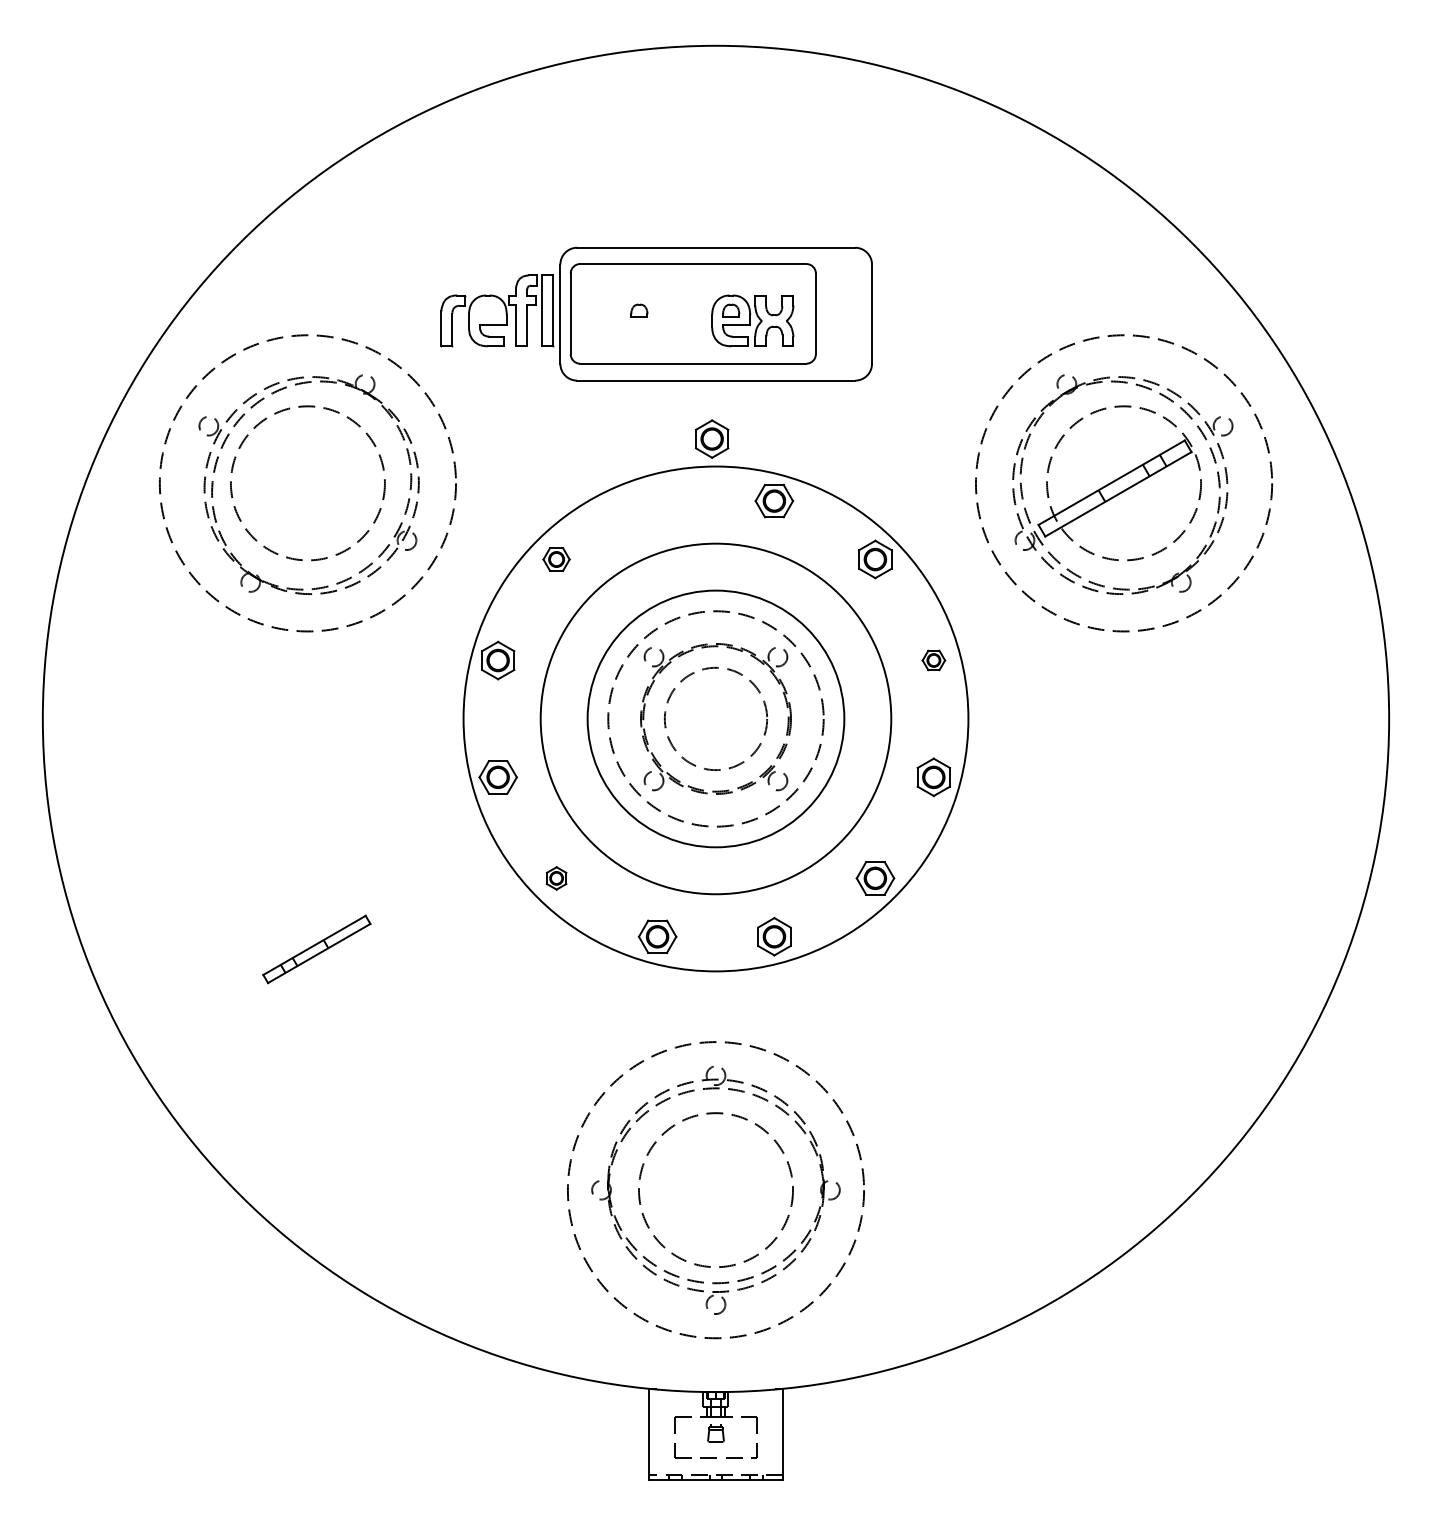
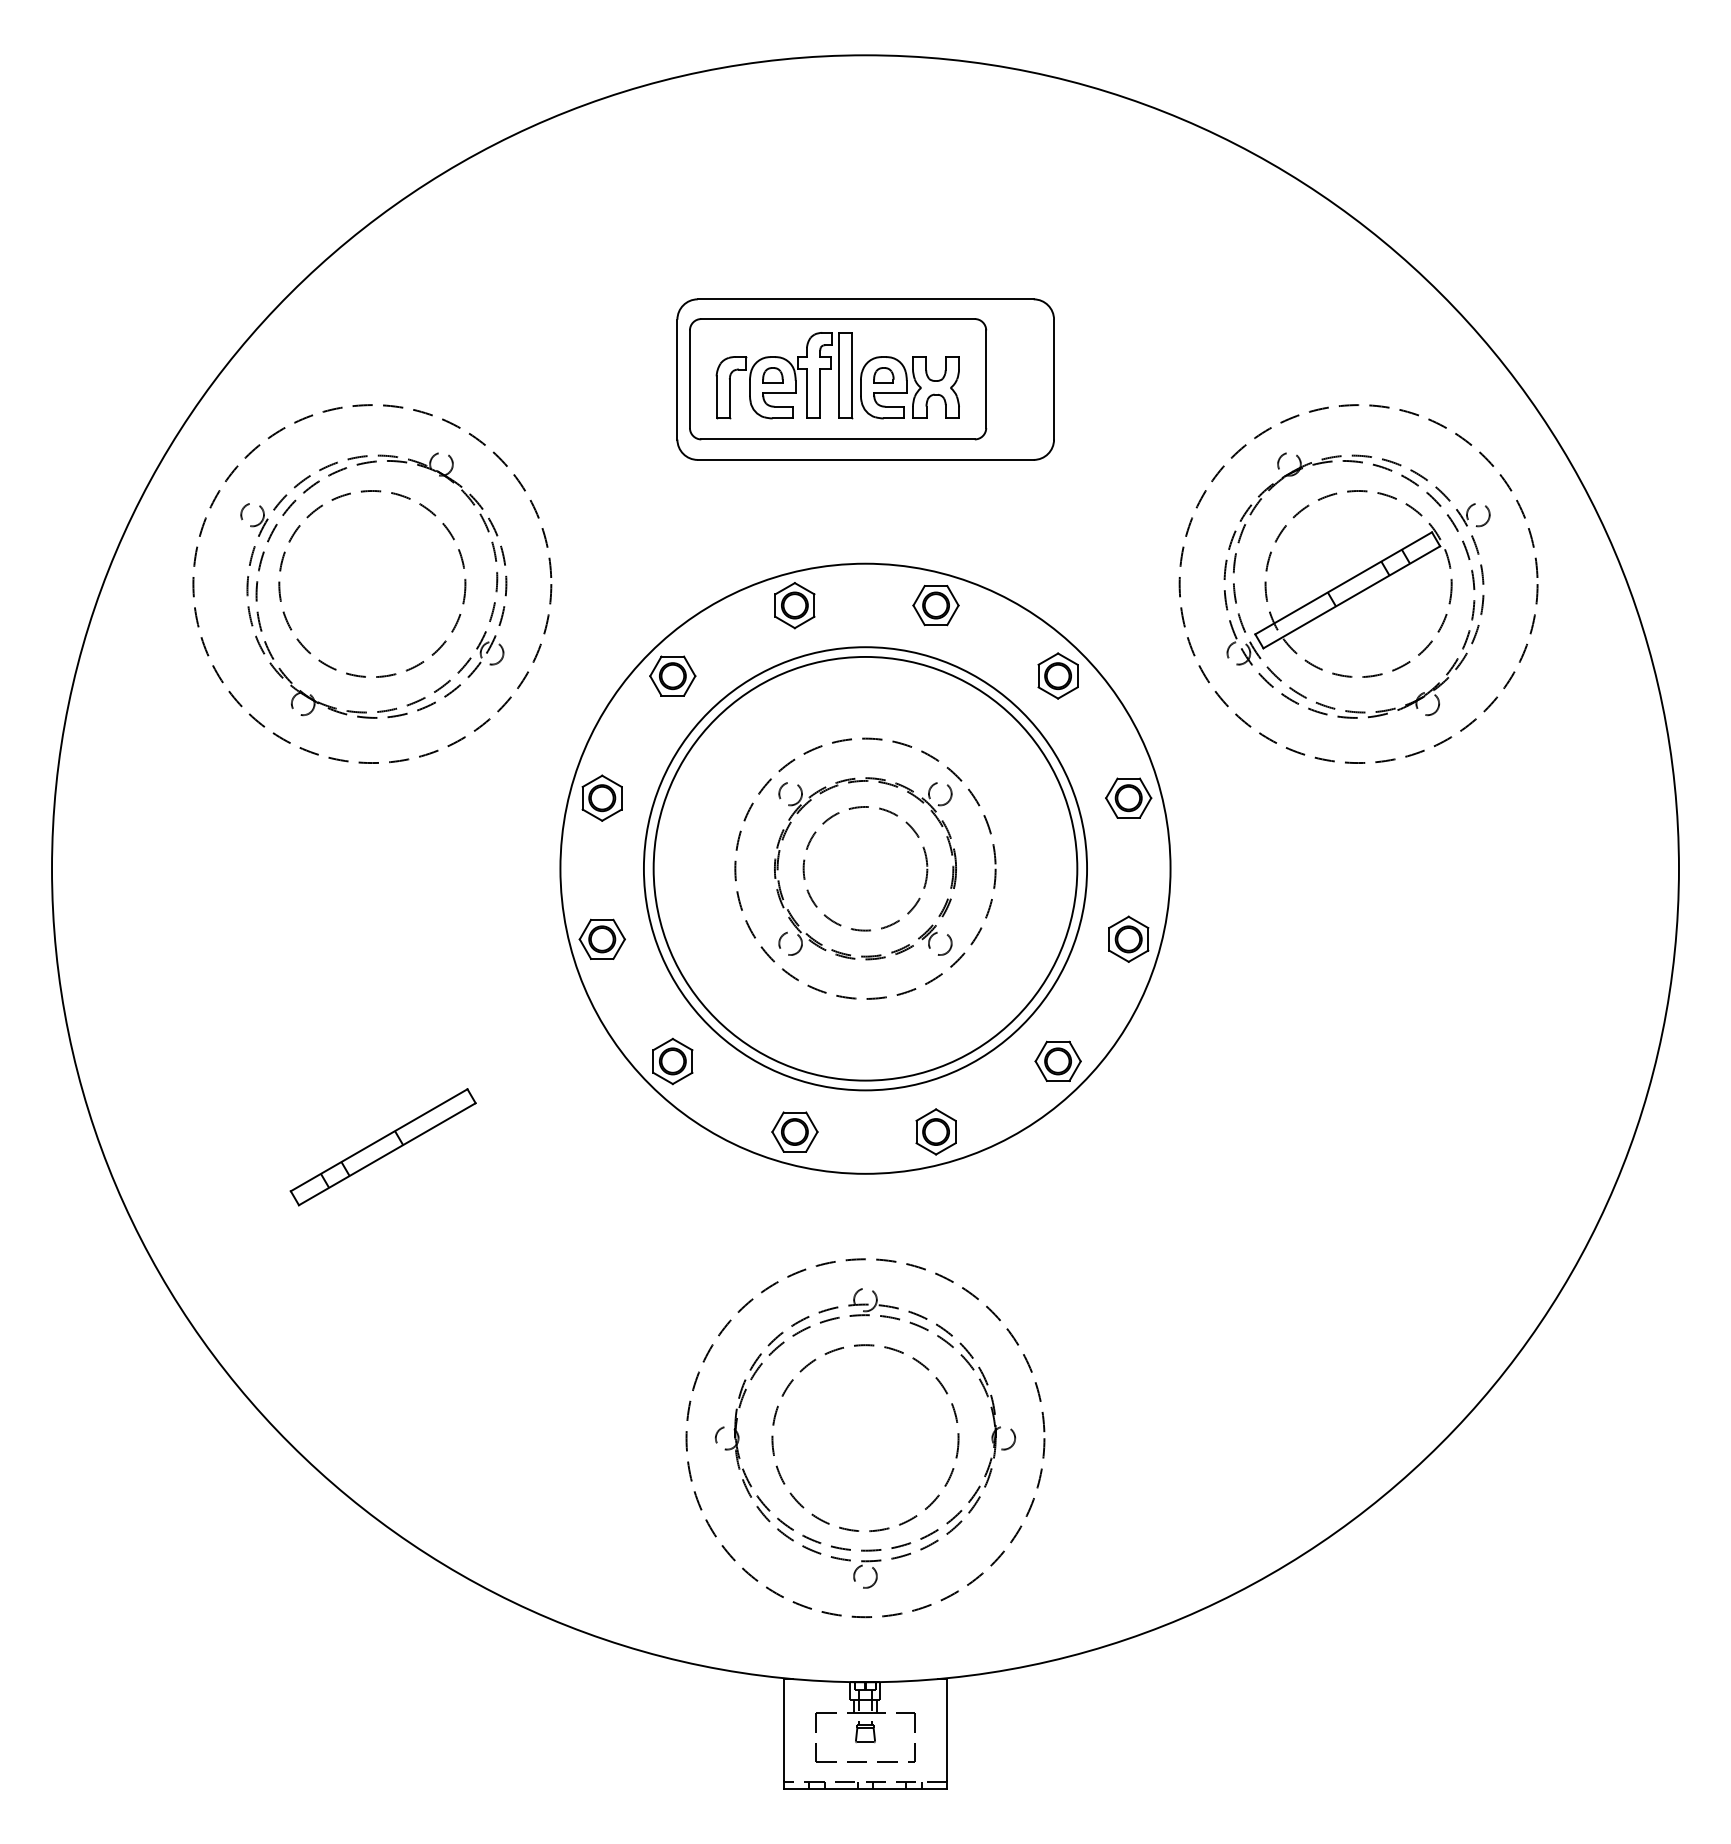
part: (497, 310) -> (784, 375), moved
part: (711, 439) -> (794, 605), moved
part: (556, 559) -> (672, 675), size x1.43
part: (933, 659) -> (1128, 797), size x1.67
circle: (716, 718) -> (865, 868), size x1.43
part: (556, 878) -> (672, 1061), size x1.67
part: (316, 949) -> (382, 1147), size x1.43

